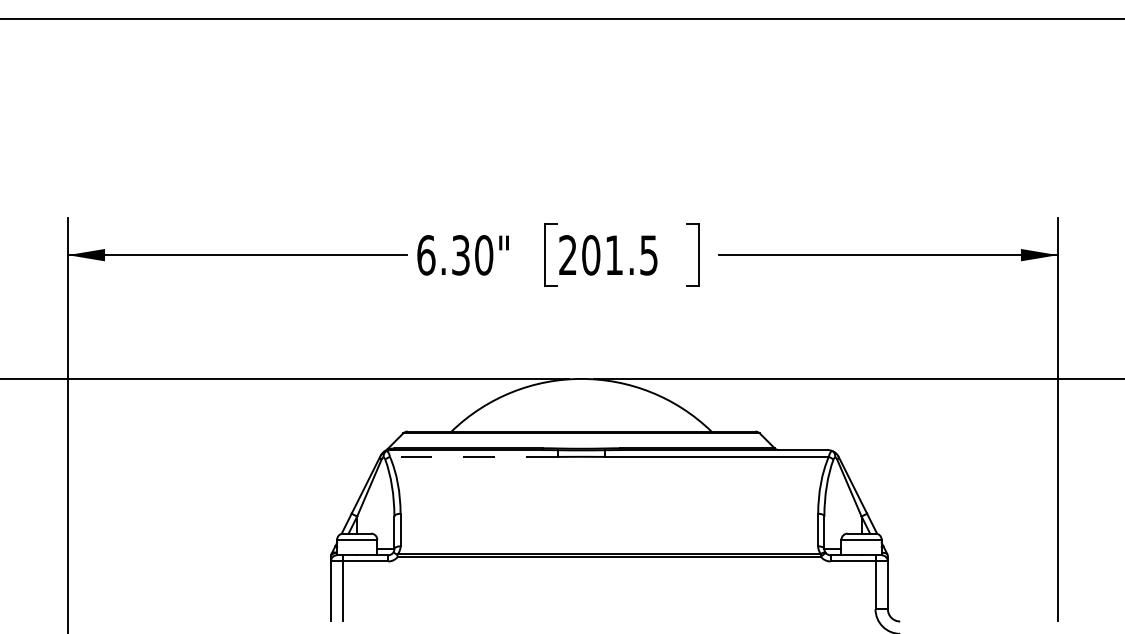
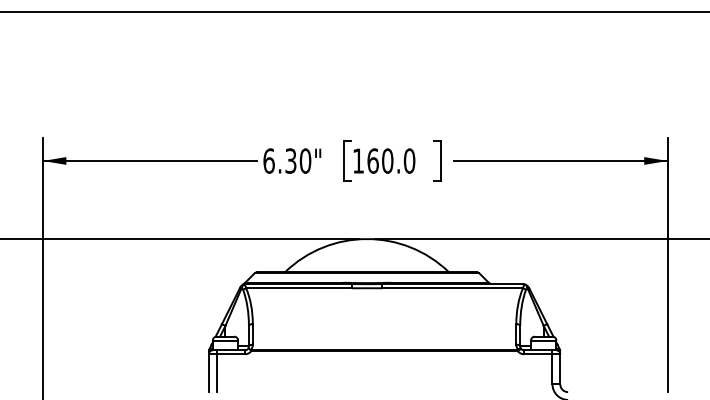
text: (609, 254) -> (384, 160), 201.5 -> 160.0
line: (474, 457) -> (299, 288), dashed -> solid

